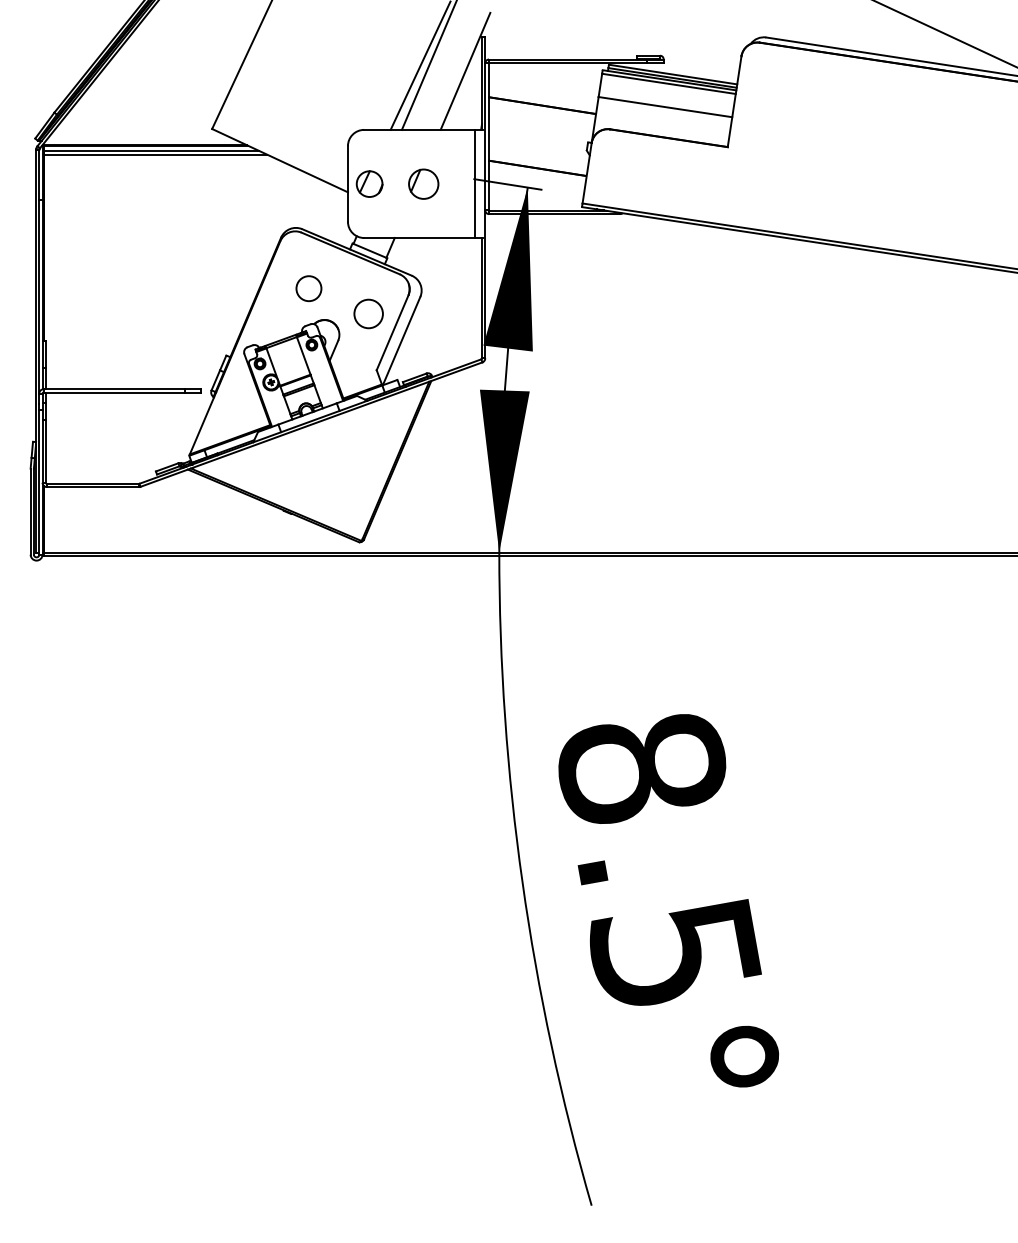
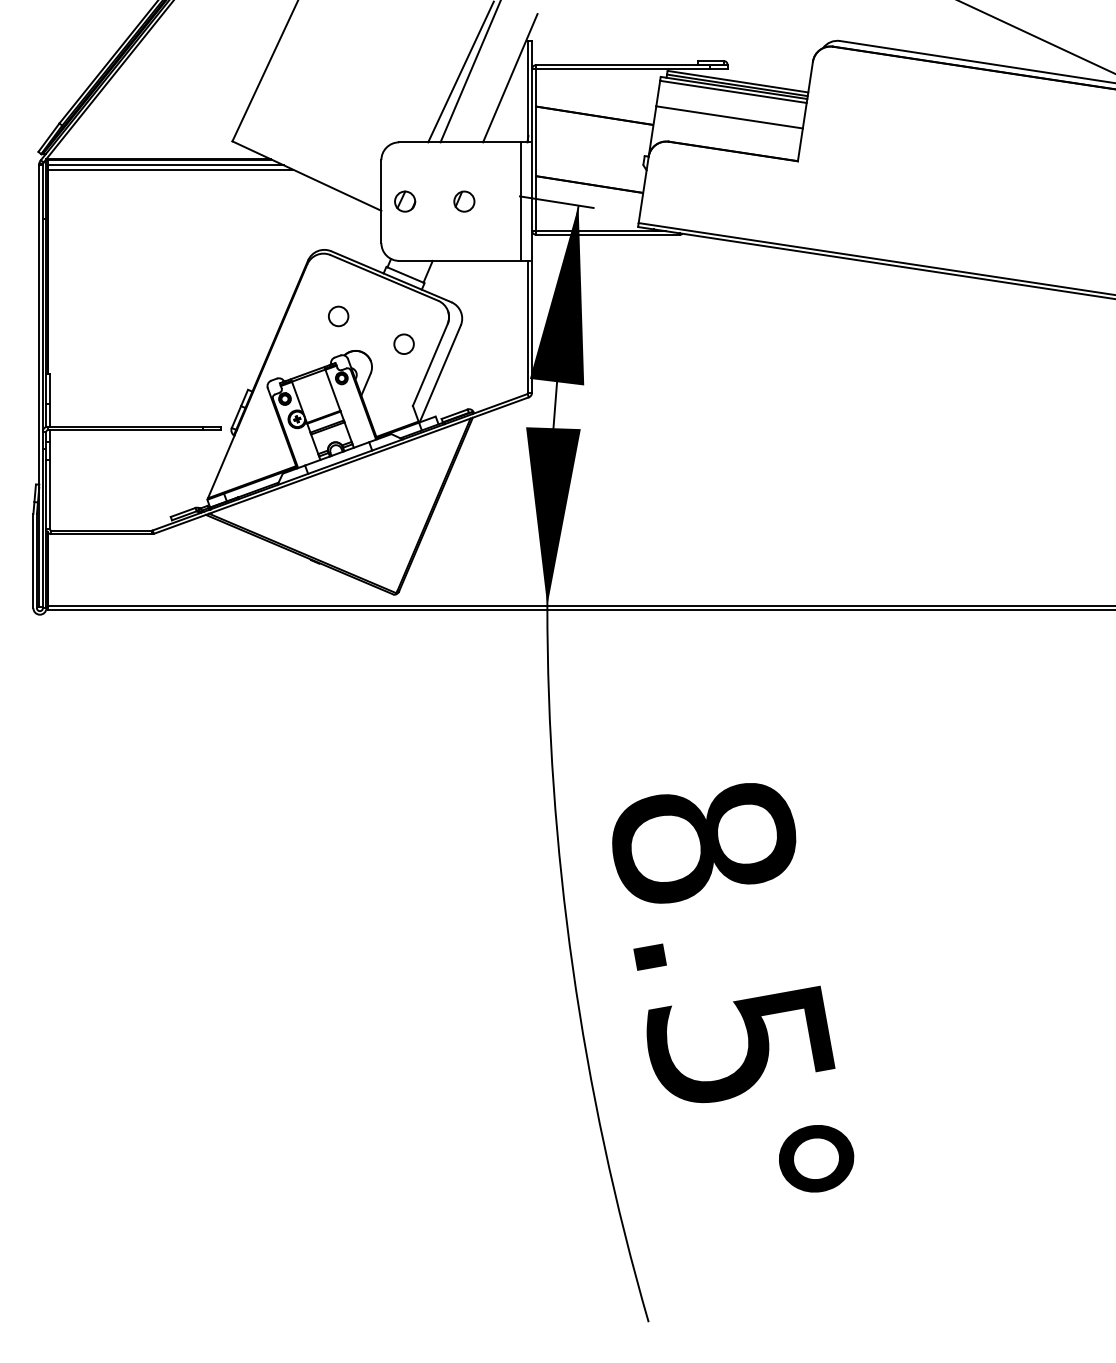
part: (369, 183) -> (405, 201), size x0.71
part: (423, 183) -> (464, 201), size x0.62
circle: (308, 288) -> (338, 316), size x0.71
circle: (368, 313) -> (403, 343), size x0.62

